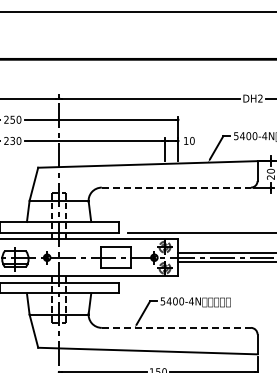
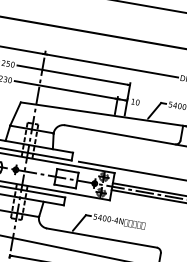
line: (176, 187) -> (120, 134), dashed -> solid
line: (176, 327) -> (102, 237), dashed -> solid

